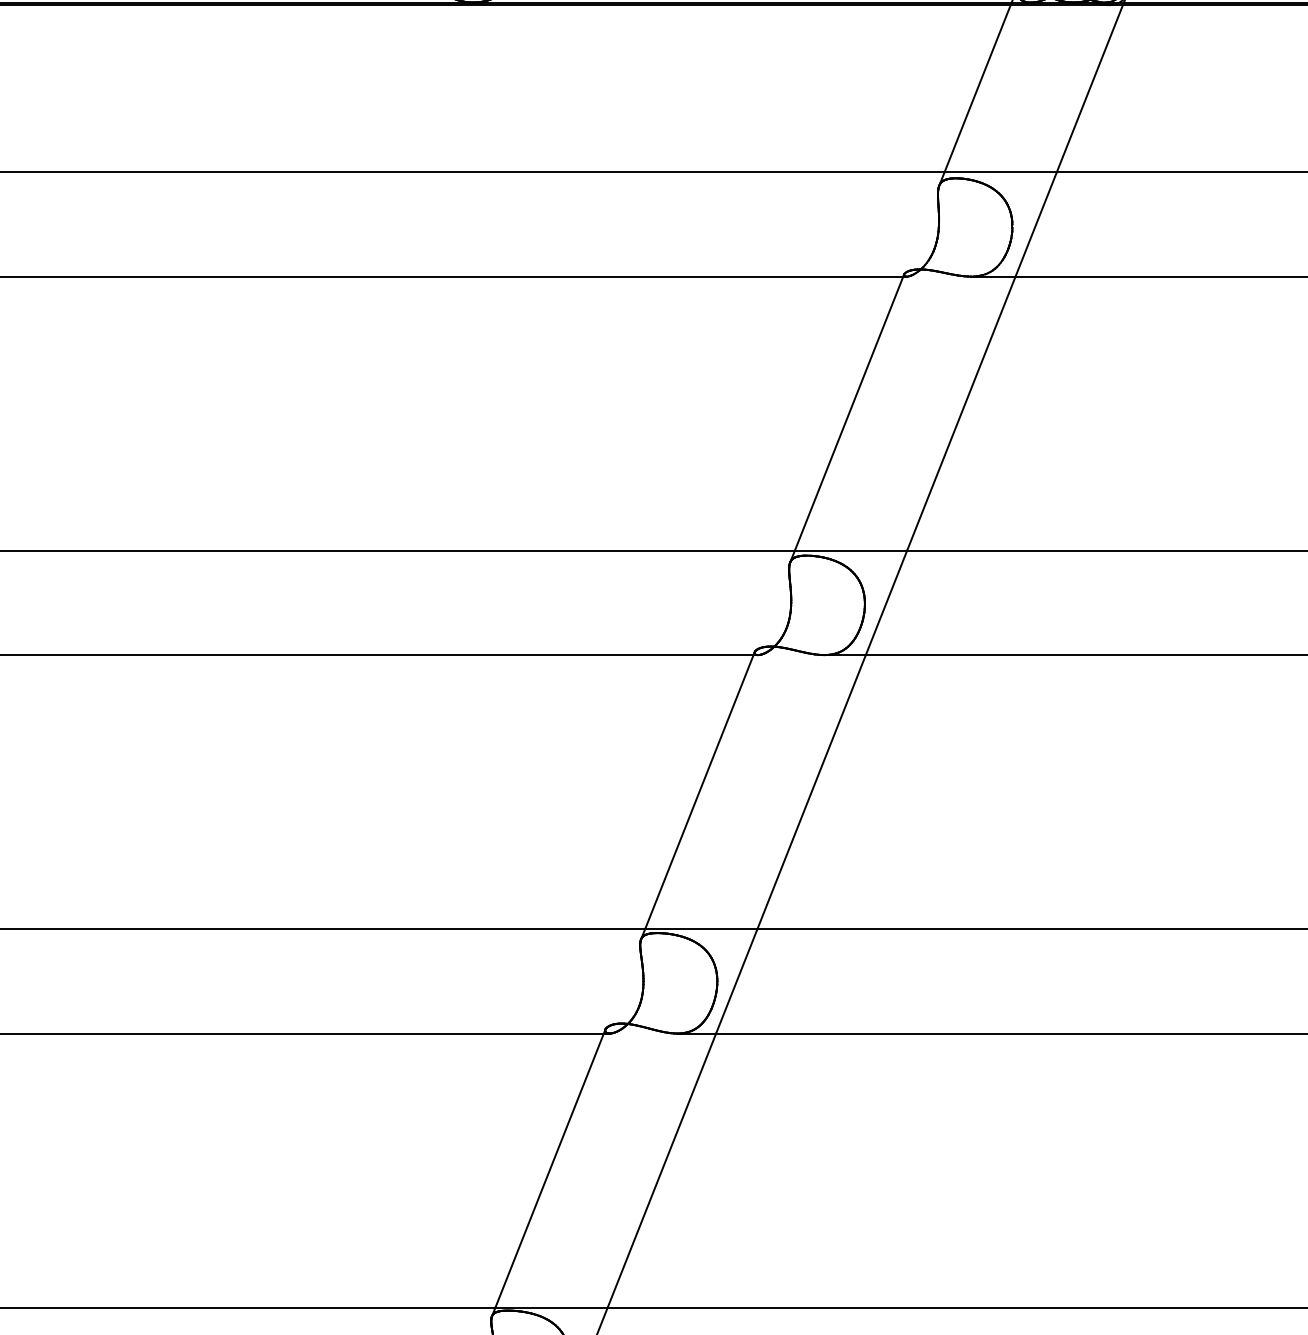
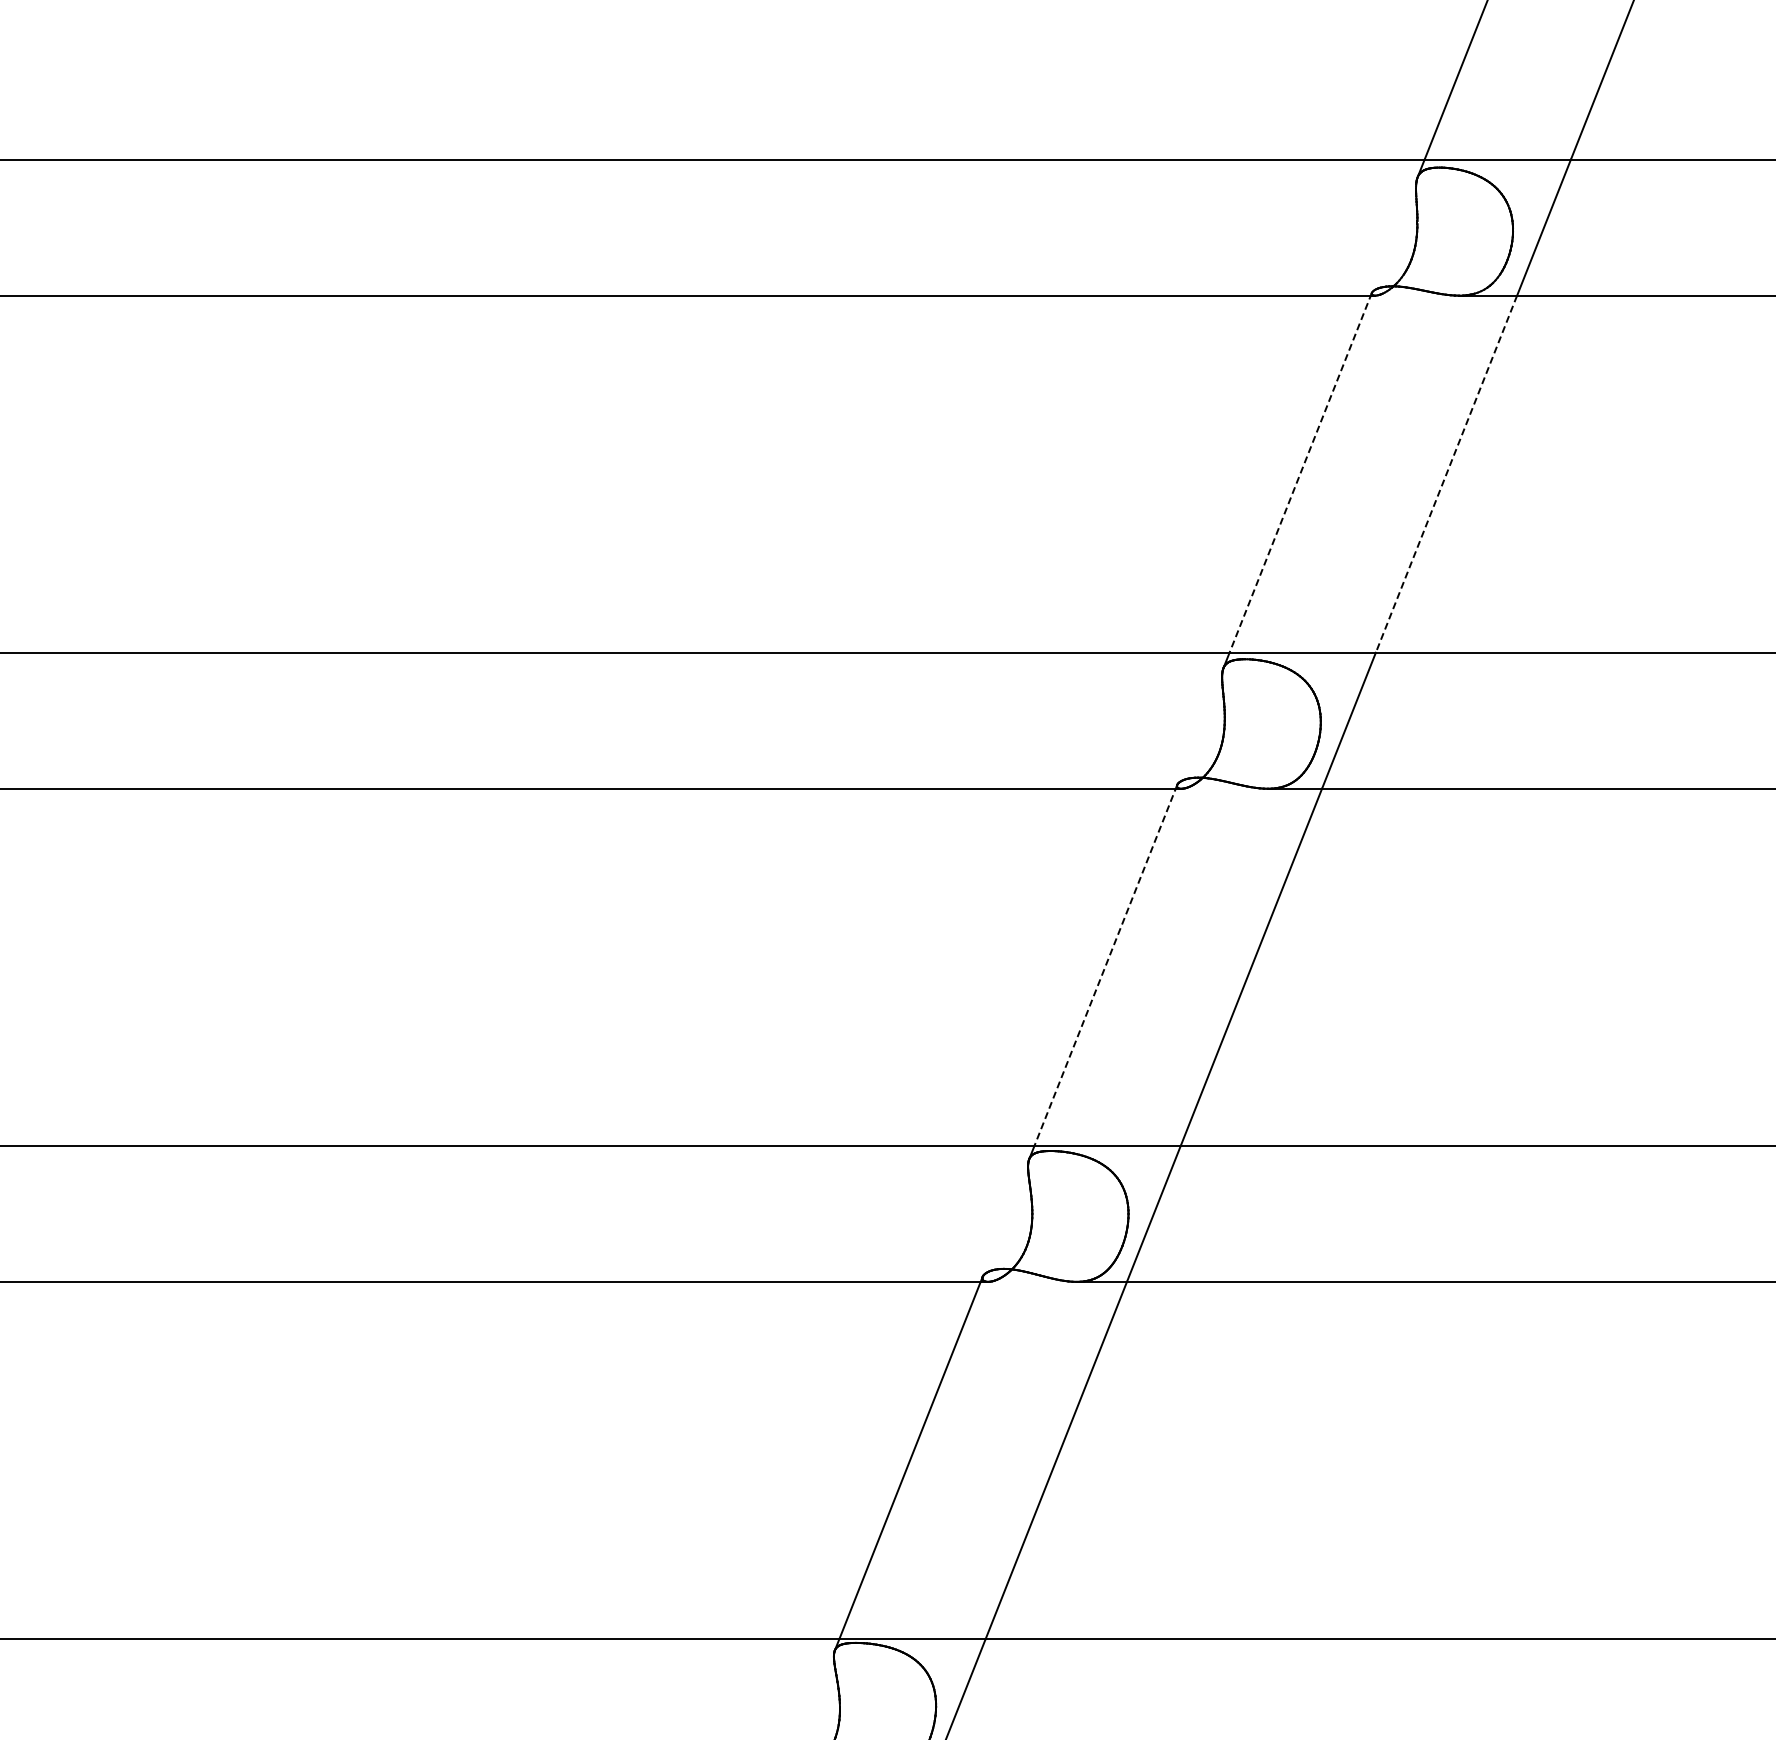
line: (849, 413) -> (1300, 473), solid -> dashed
line: (961, 413) -> (1446, 474), solid -> dashed
line: (699, 790) -> (1105, 965), solid -> dashed

